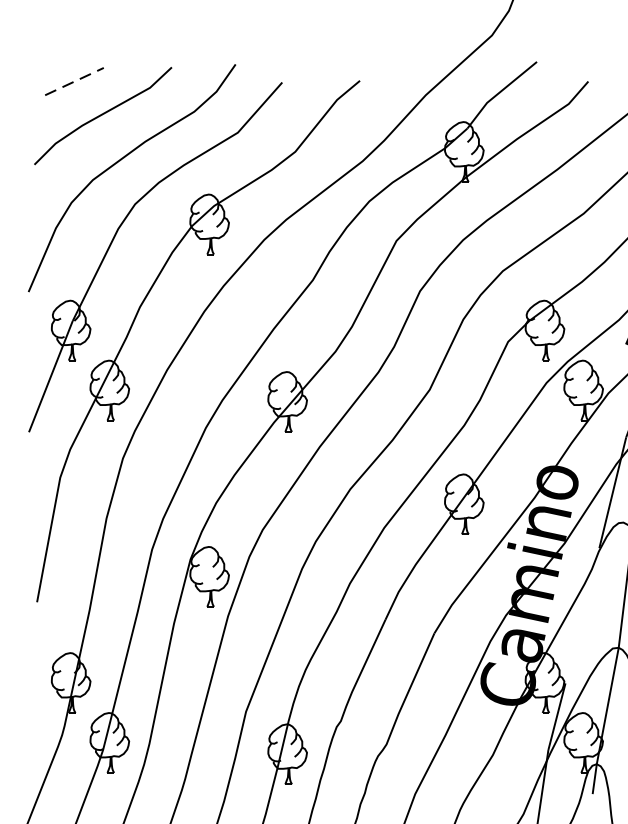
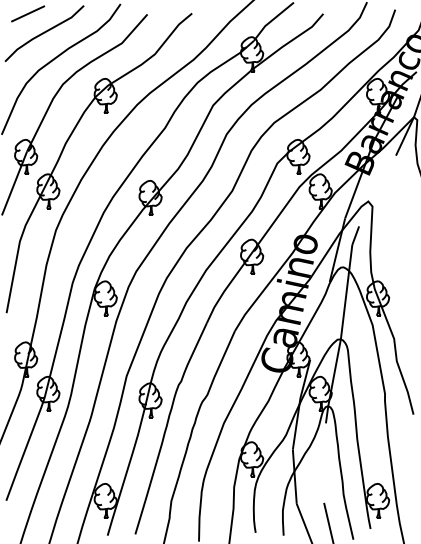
line: (75, 80) -> (28, 13), dashed -> solid

